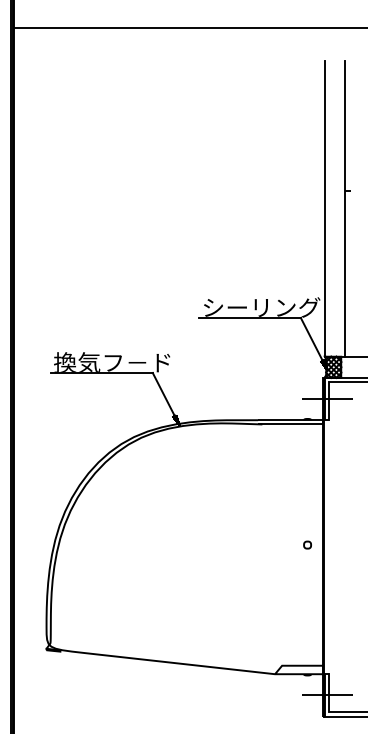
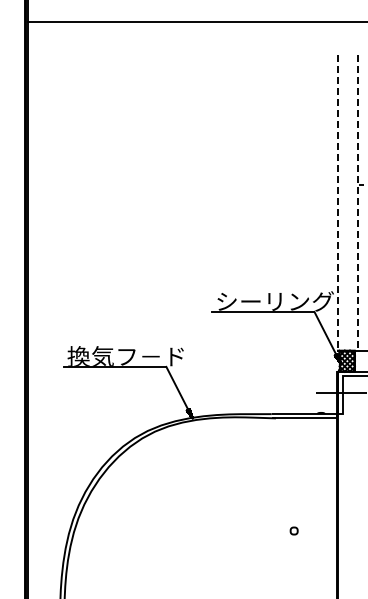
line: (324, 208) -> (338, 202), solid -> dashed
line: (344, 208) -> (358, 202), solid -> dashed
part: (307, 544) -> (294, 530), moved

